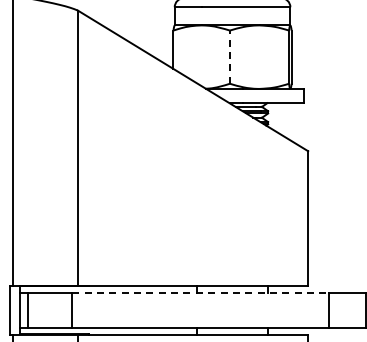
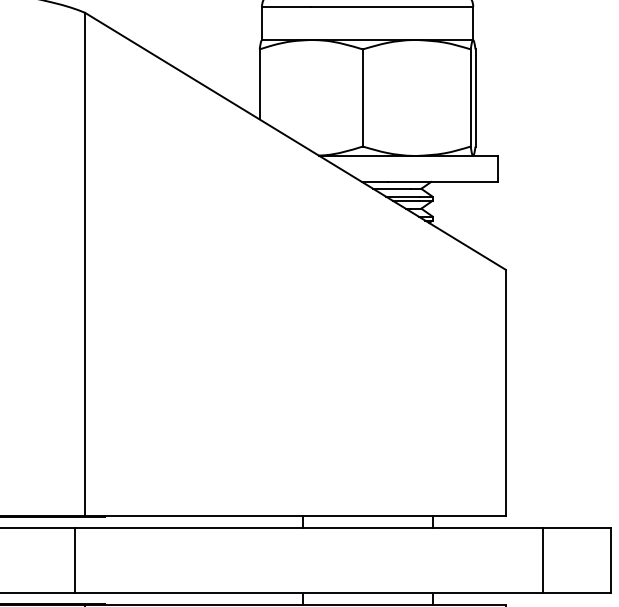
line: (229, 57) -> (362, 98), dashed -> solid
line: (201, 292) -> (310, 527), dashed -> solid

